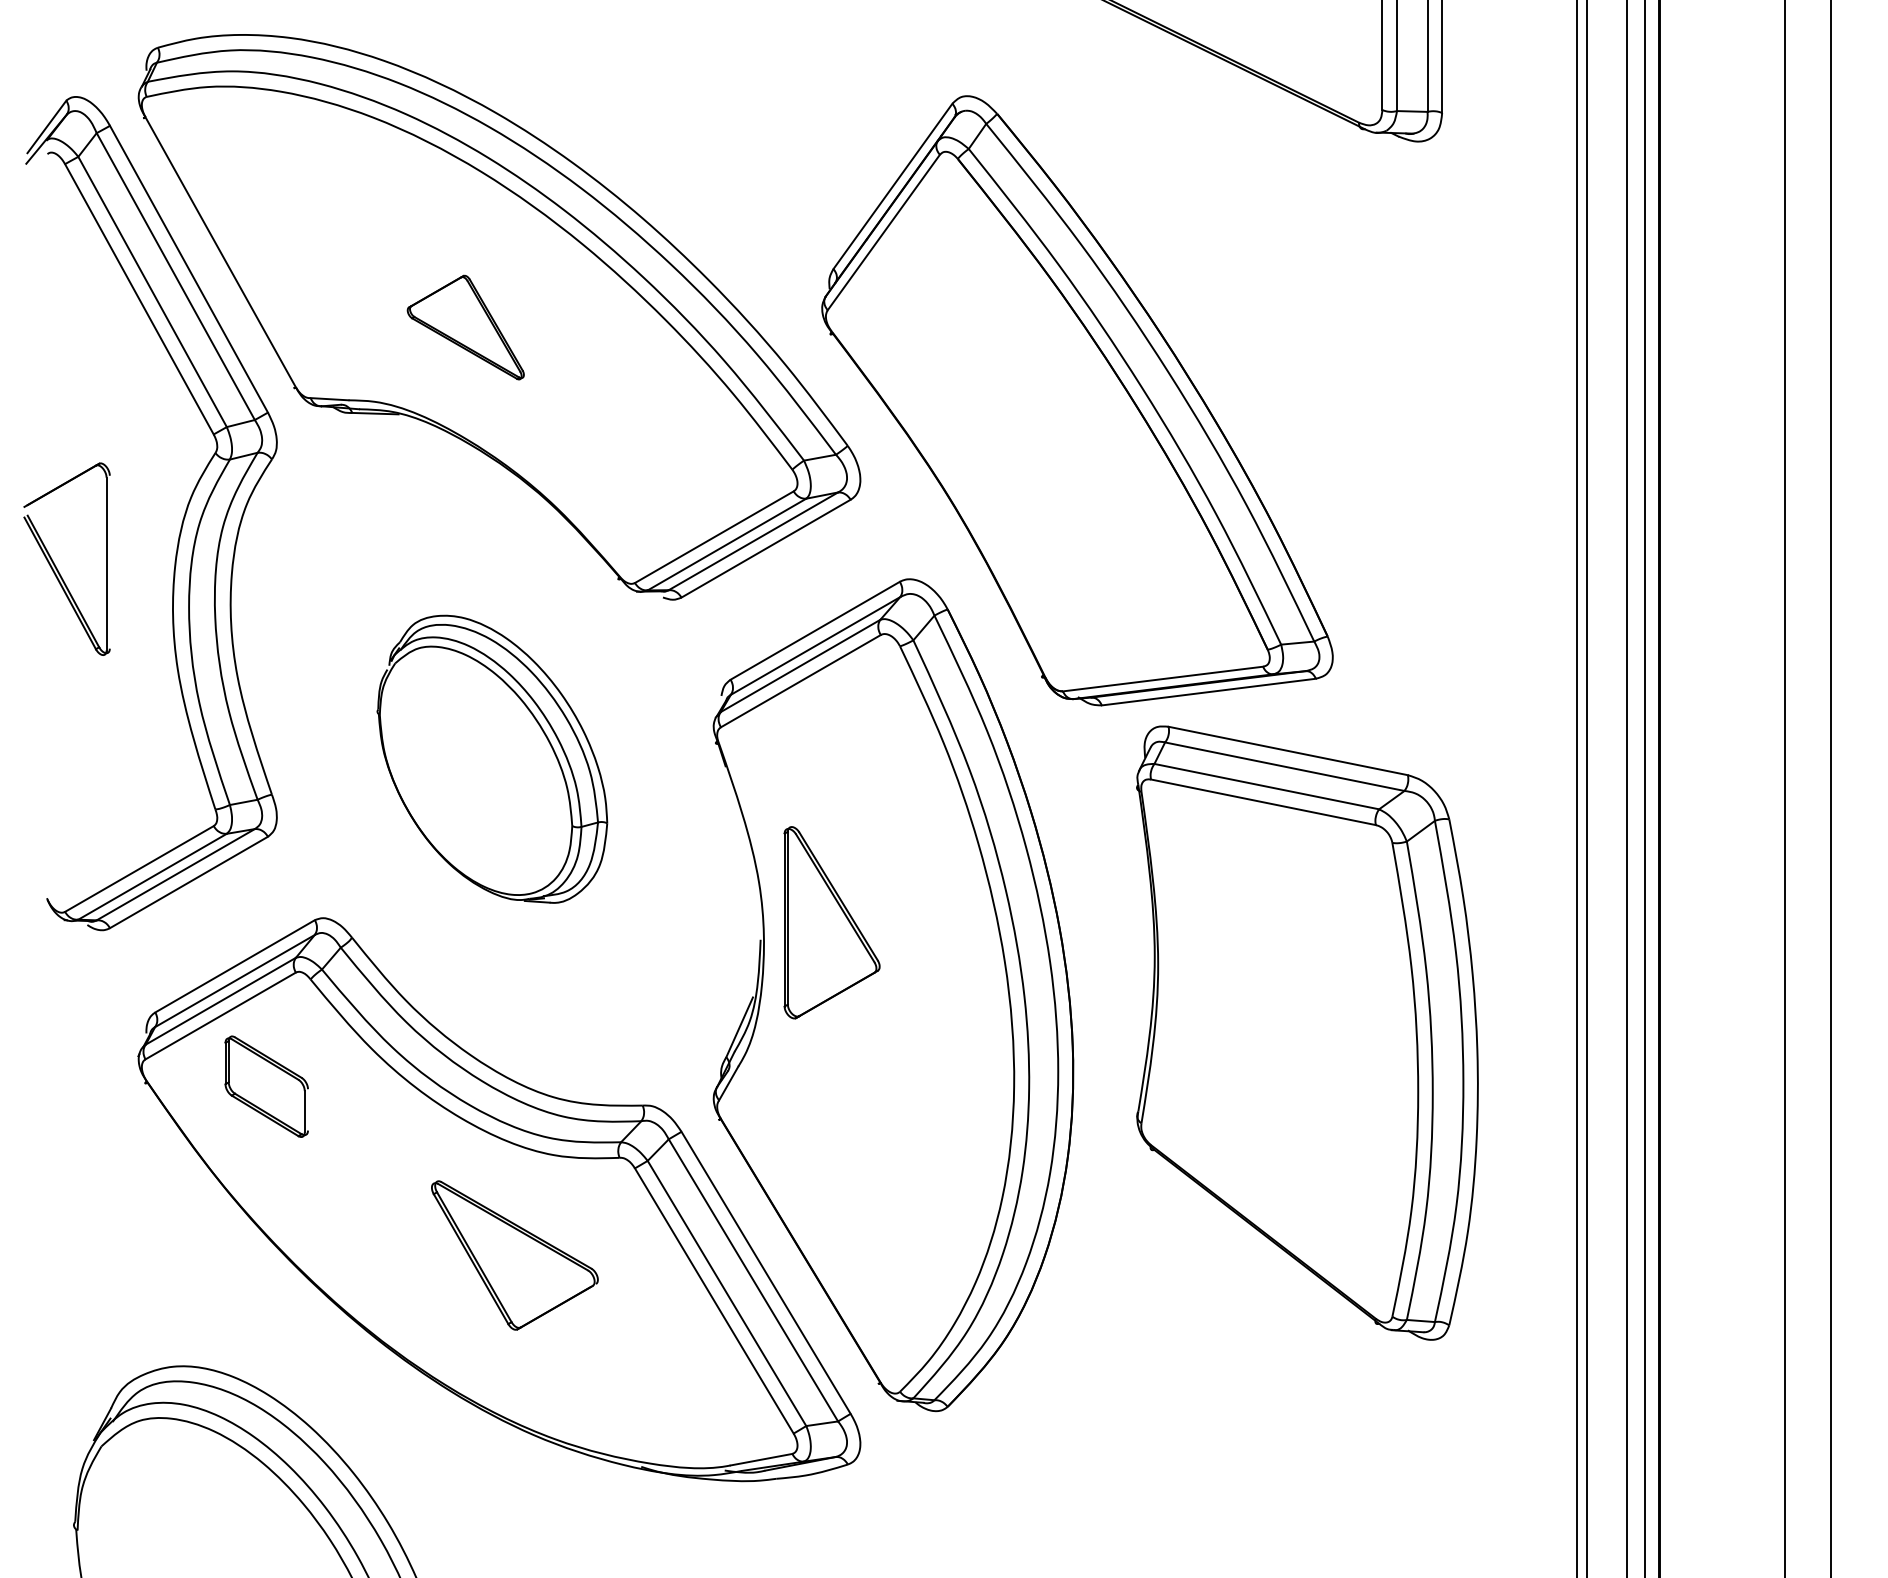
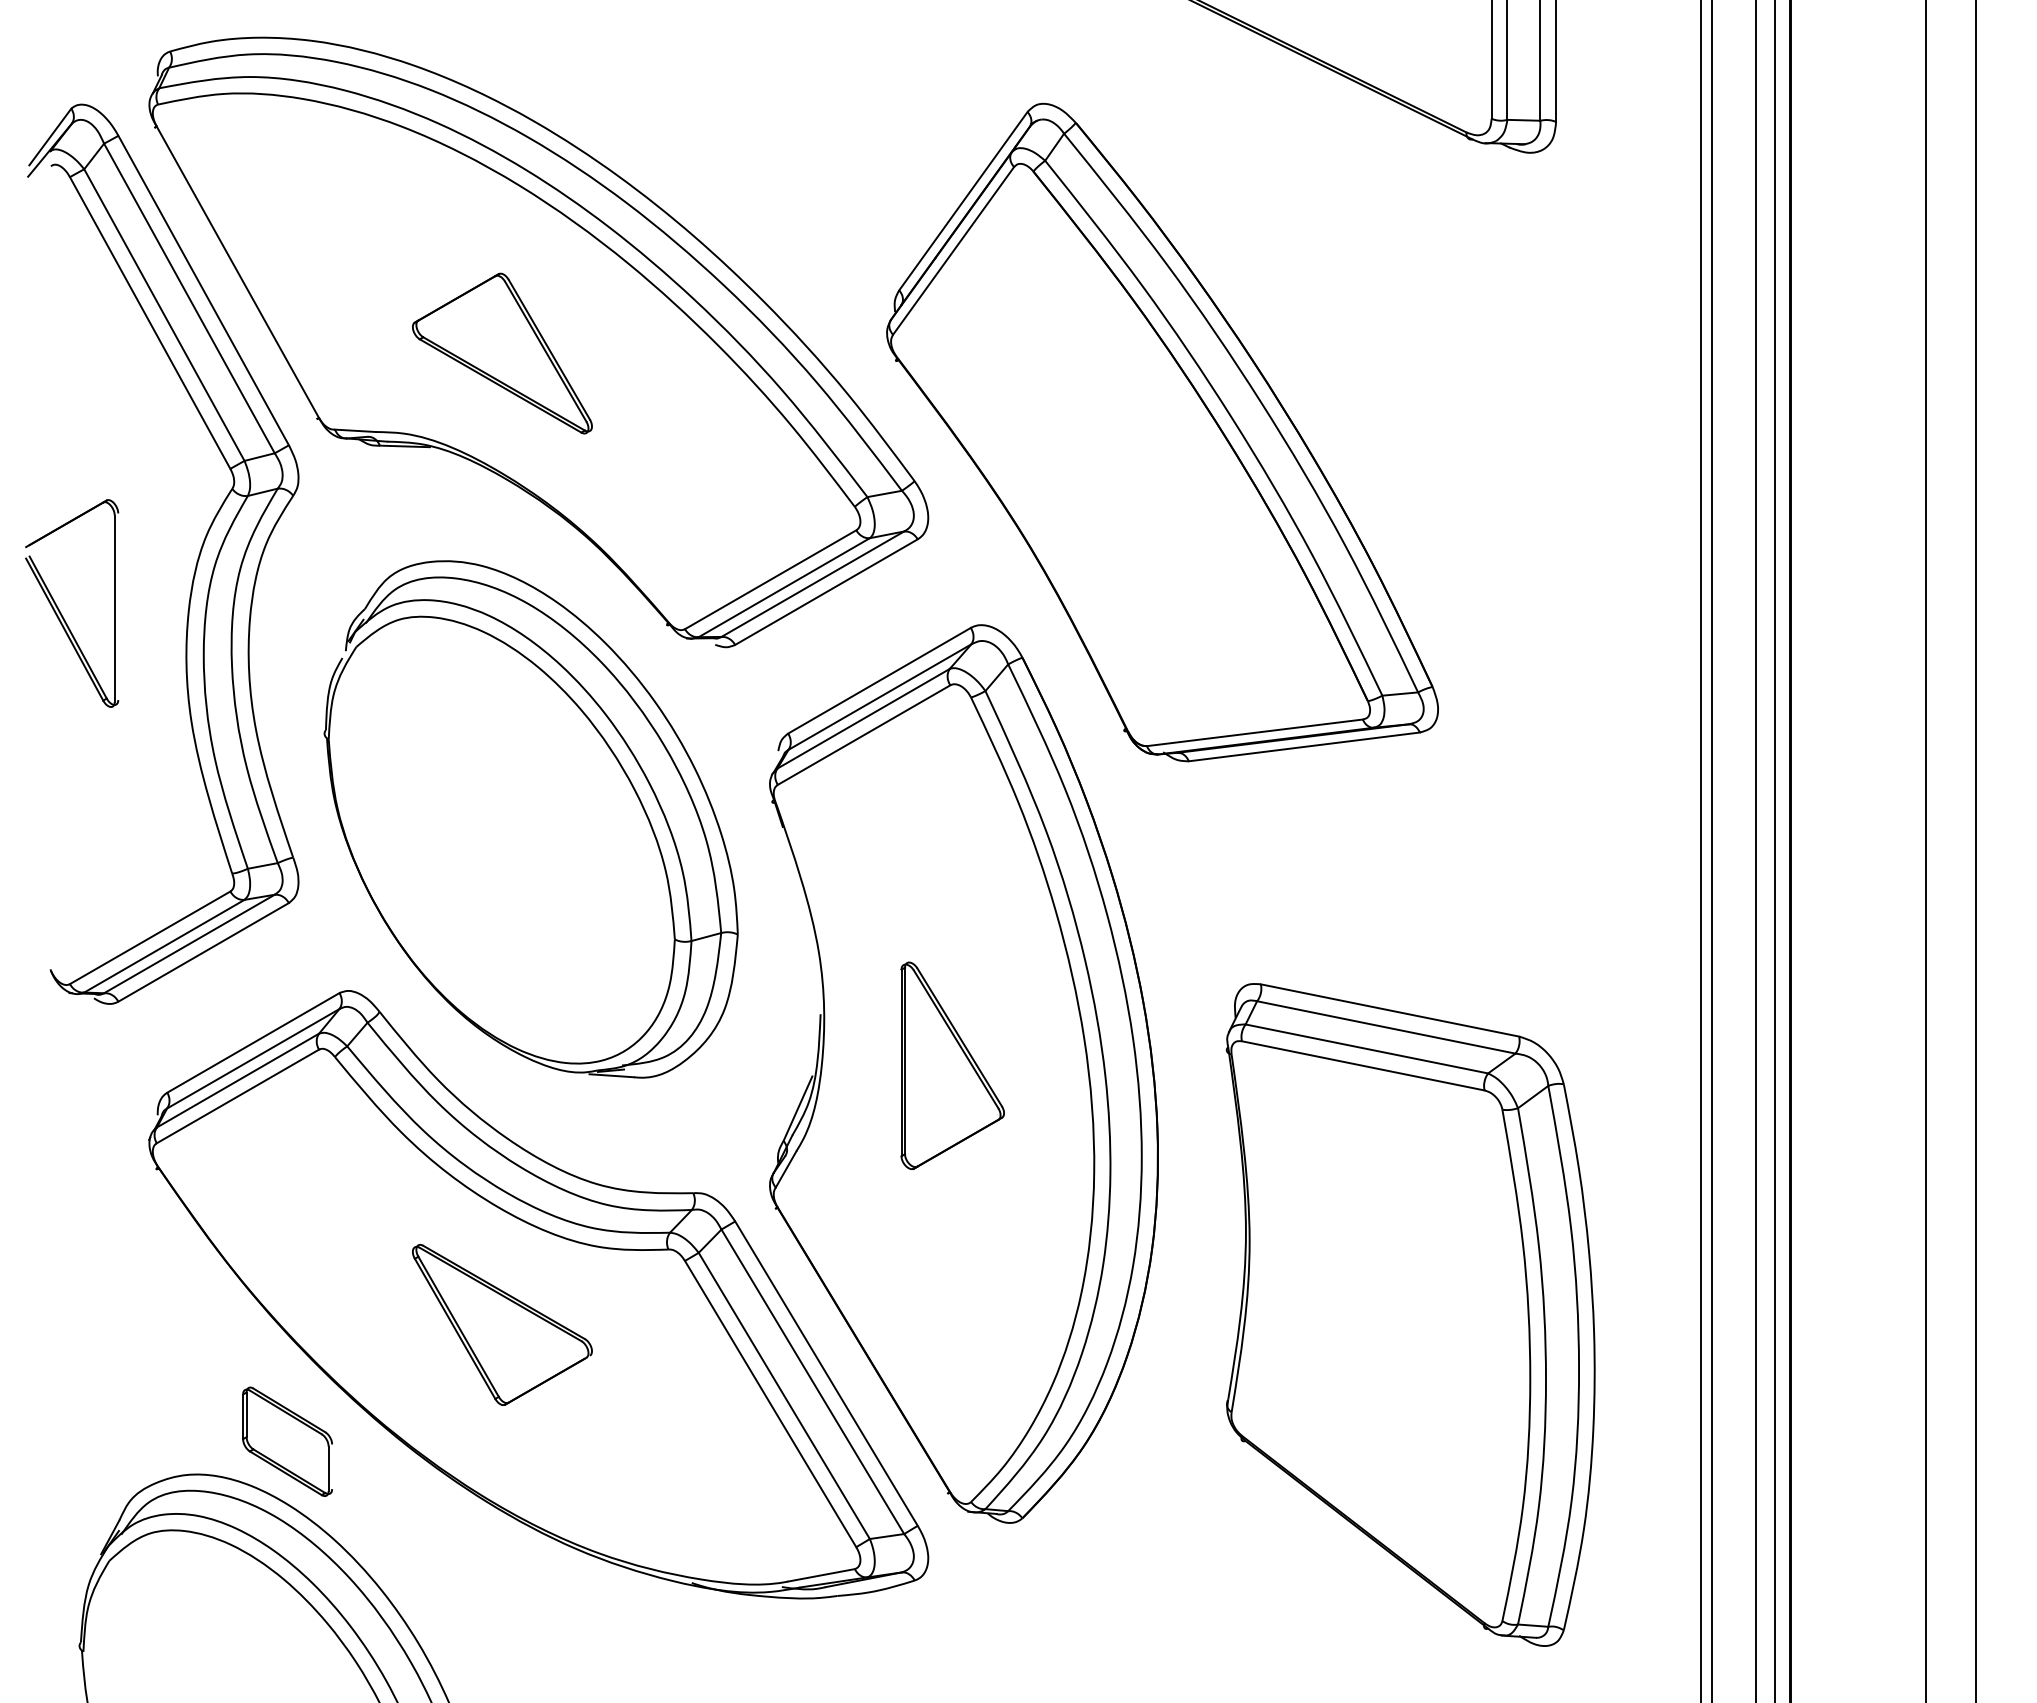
part: (465, 327) -> (502, 353), size x1.43
part: (491, 759) -> (530, 819), size x1.67
part: (831, 922) -> (952, 1065), moved
part: (1307, 1032) -> (1410, 1314), moved
part: (266, 1086) -> (287, 1441), moved
part: (514, 1255) -> (502, 1324), moved

